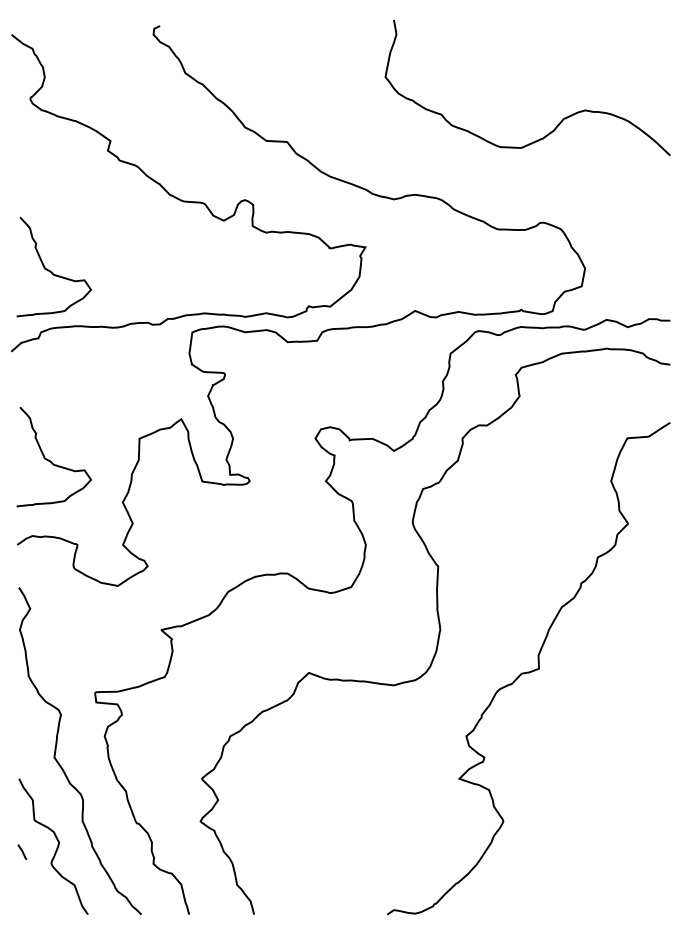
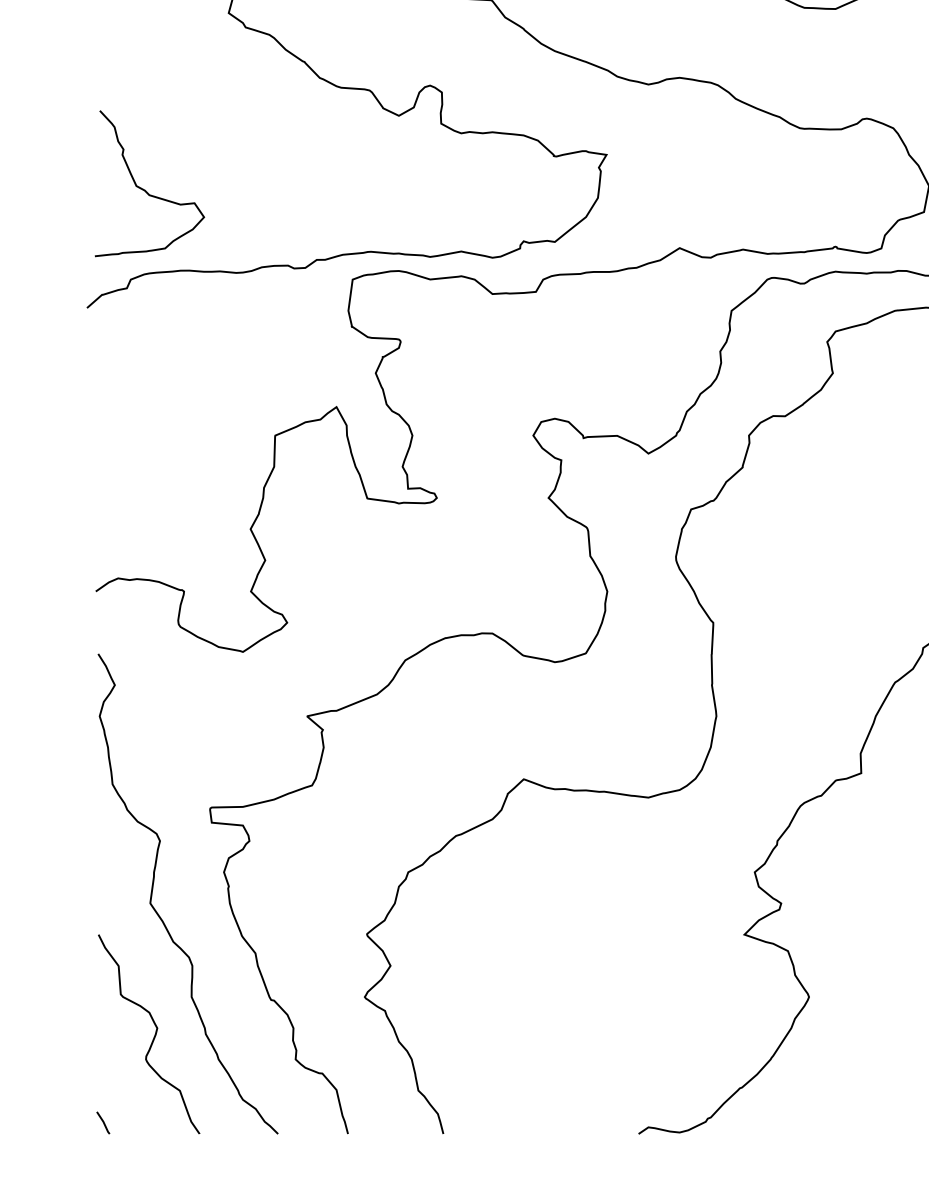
curve: (50, 460) -> (144, 467), removed
line: (22, 851) -> (103, 1122), moved

